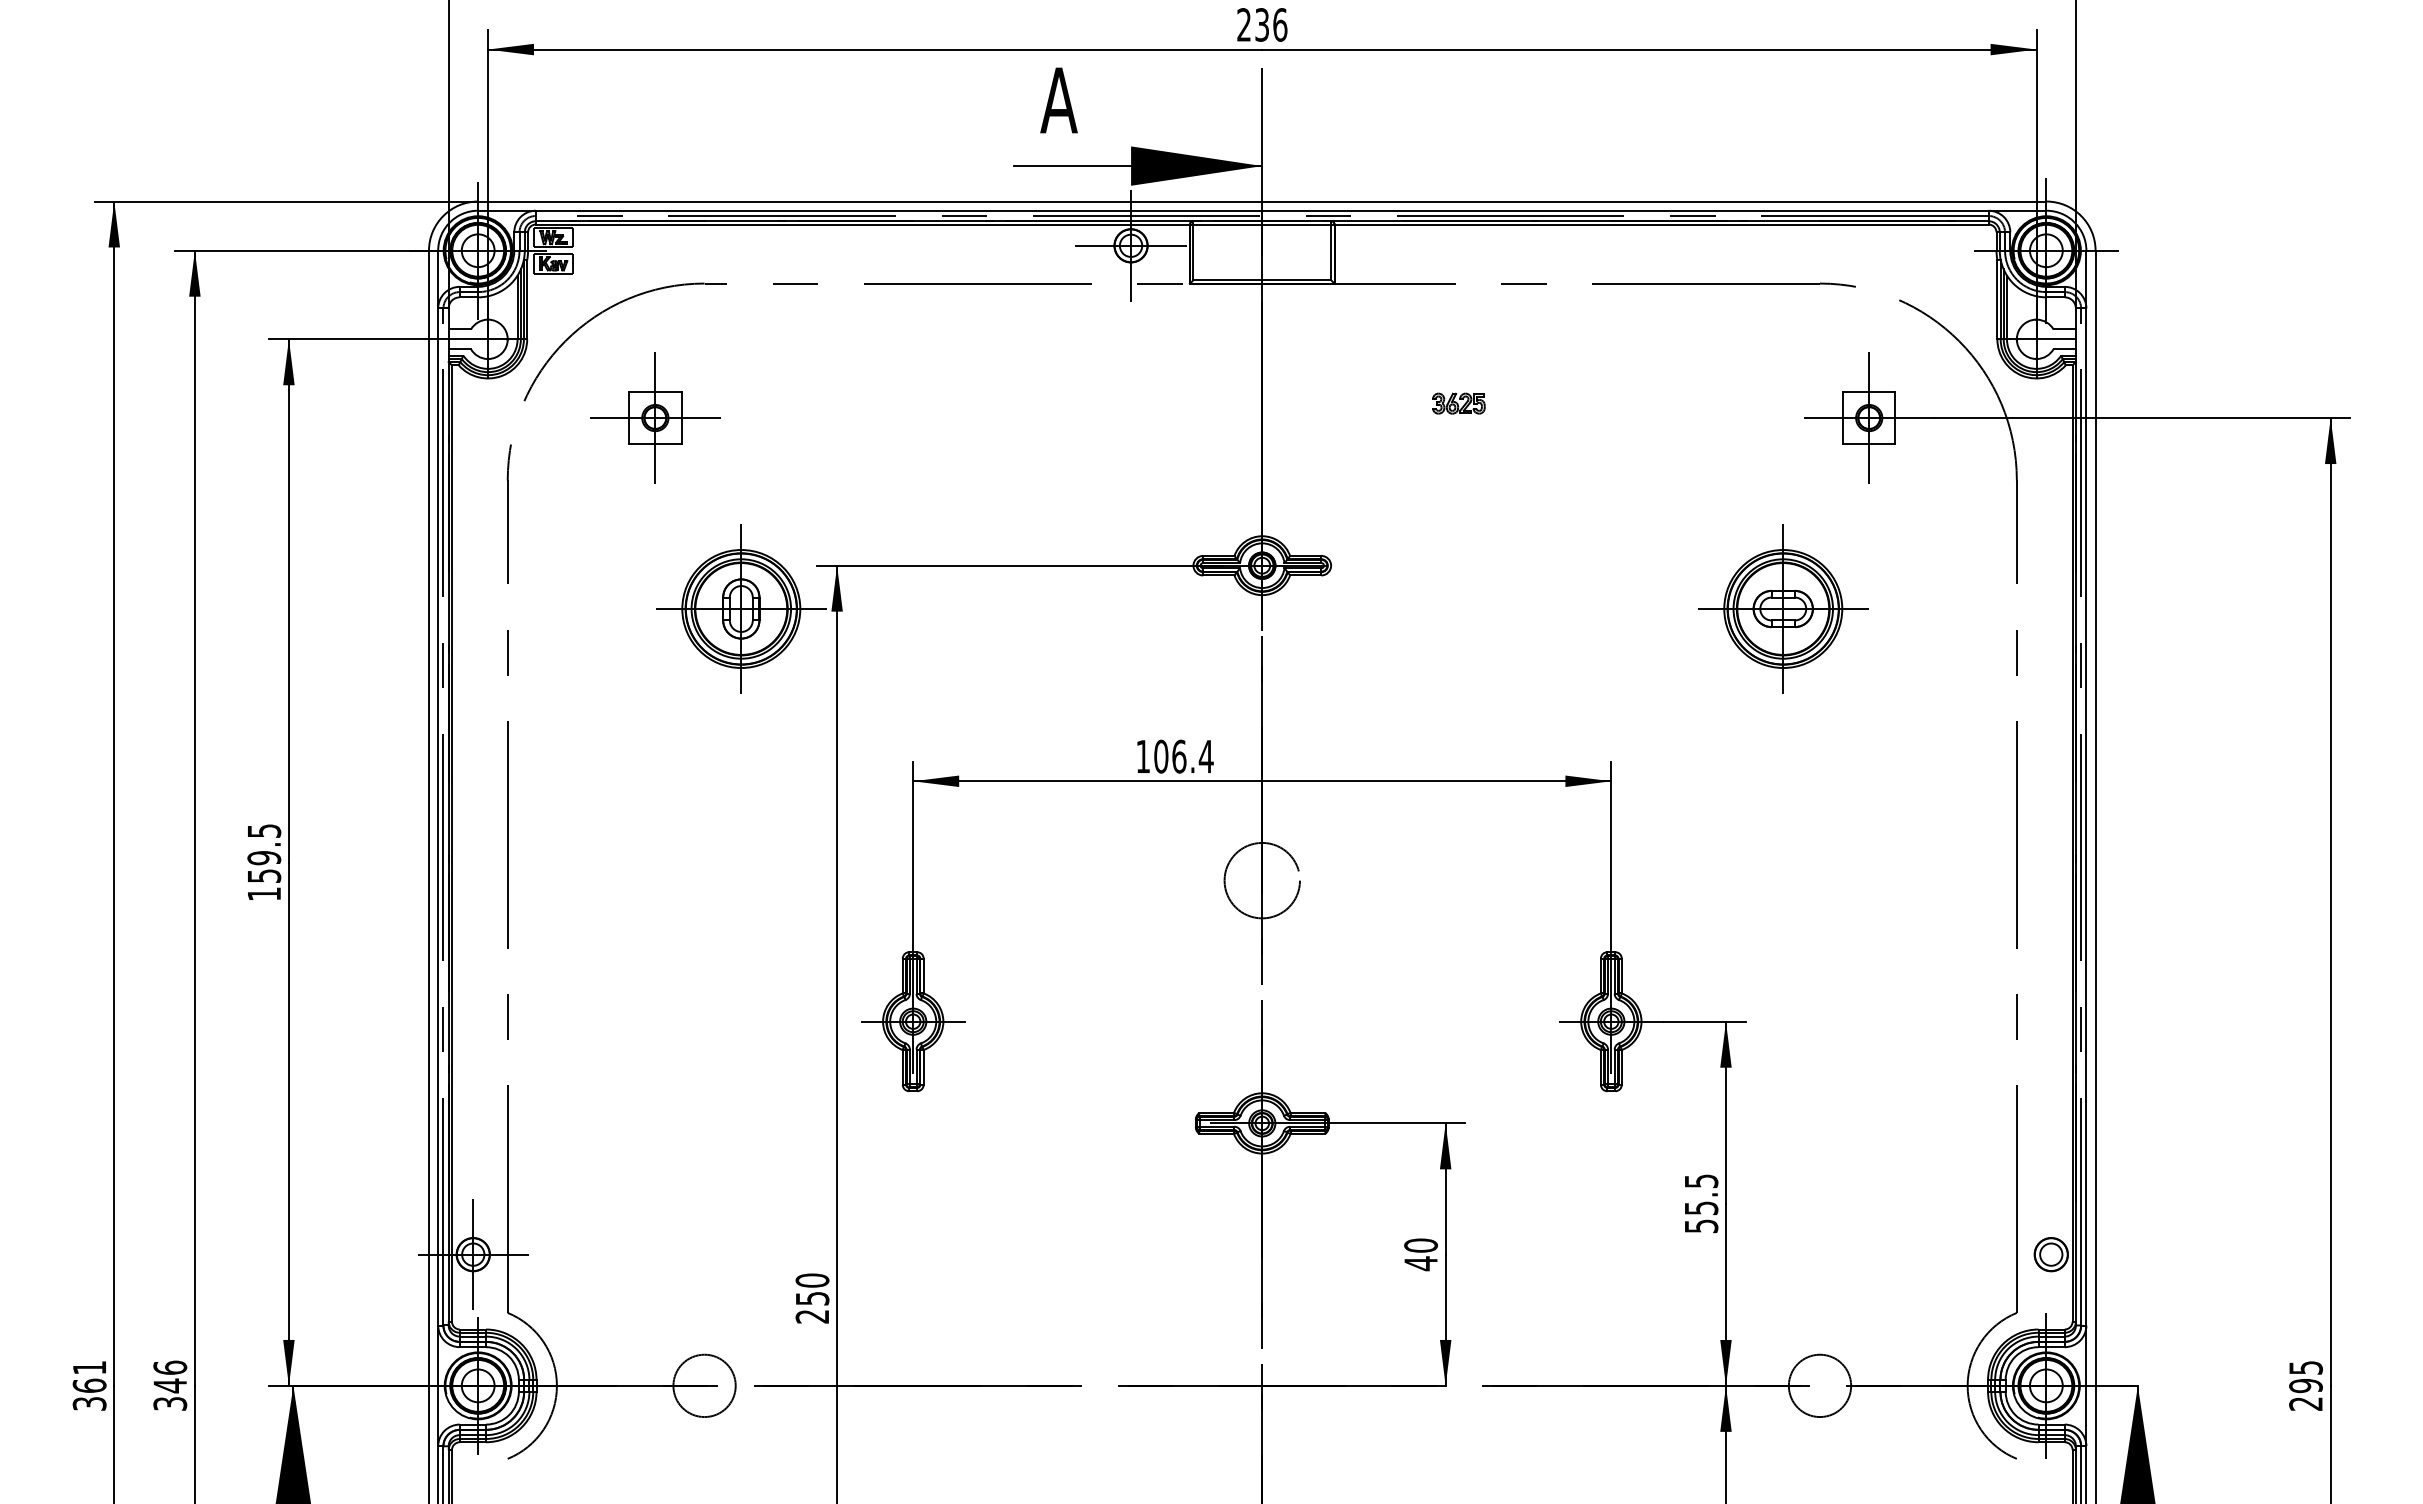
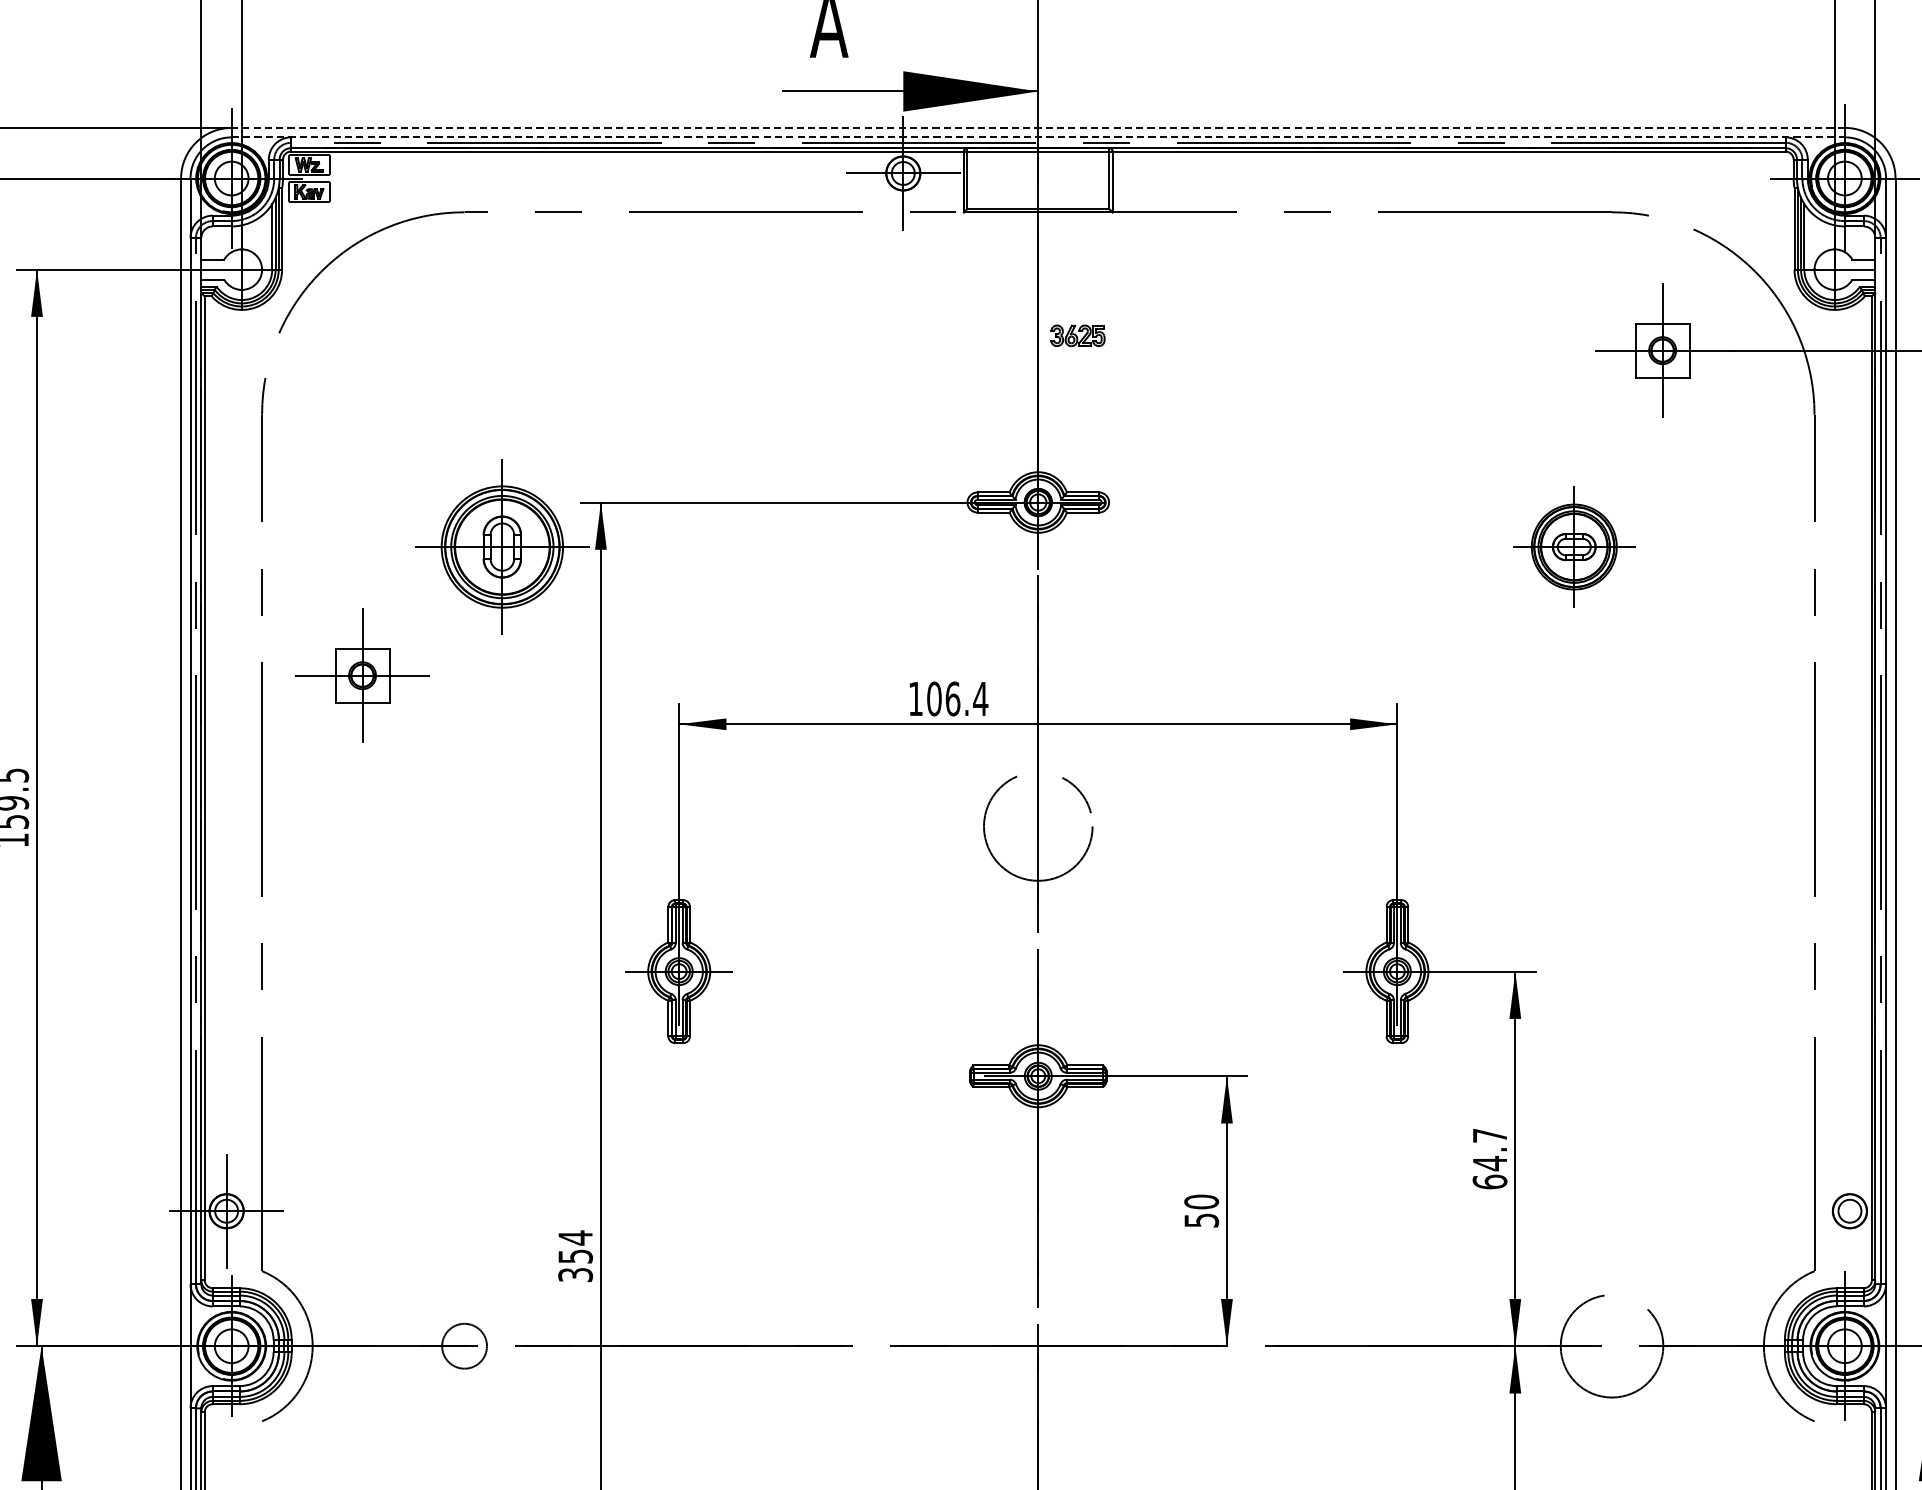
line: (1261, 201) -> (1037, 127), solid -> dashed
line: (1262, 210) -> (1038, 137), solid -> dashed
part: (1458, 403) -> (1077, 335), moved
part: (655, 417) -> (362, 675), moved
part: (1783, 608) -> (1574, 546), size x0.7
circle: (1262, 880) -> (1038, 826), size x1.4
text: (1701, 1203) -> (1490, 1158), 55.5 -> 64.7
text: (1420, 1263) -> (1201, 1220), 40 -> 50
text: (812, 1298) -> (575, 1256), 250 -> 354
circle: (704, 1385) -> (464, 1345), size x0.7
circle: (1819, 1385) -> (1611, 1345), size x1.6

